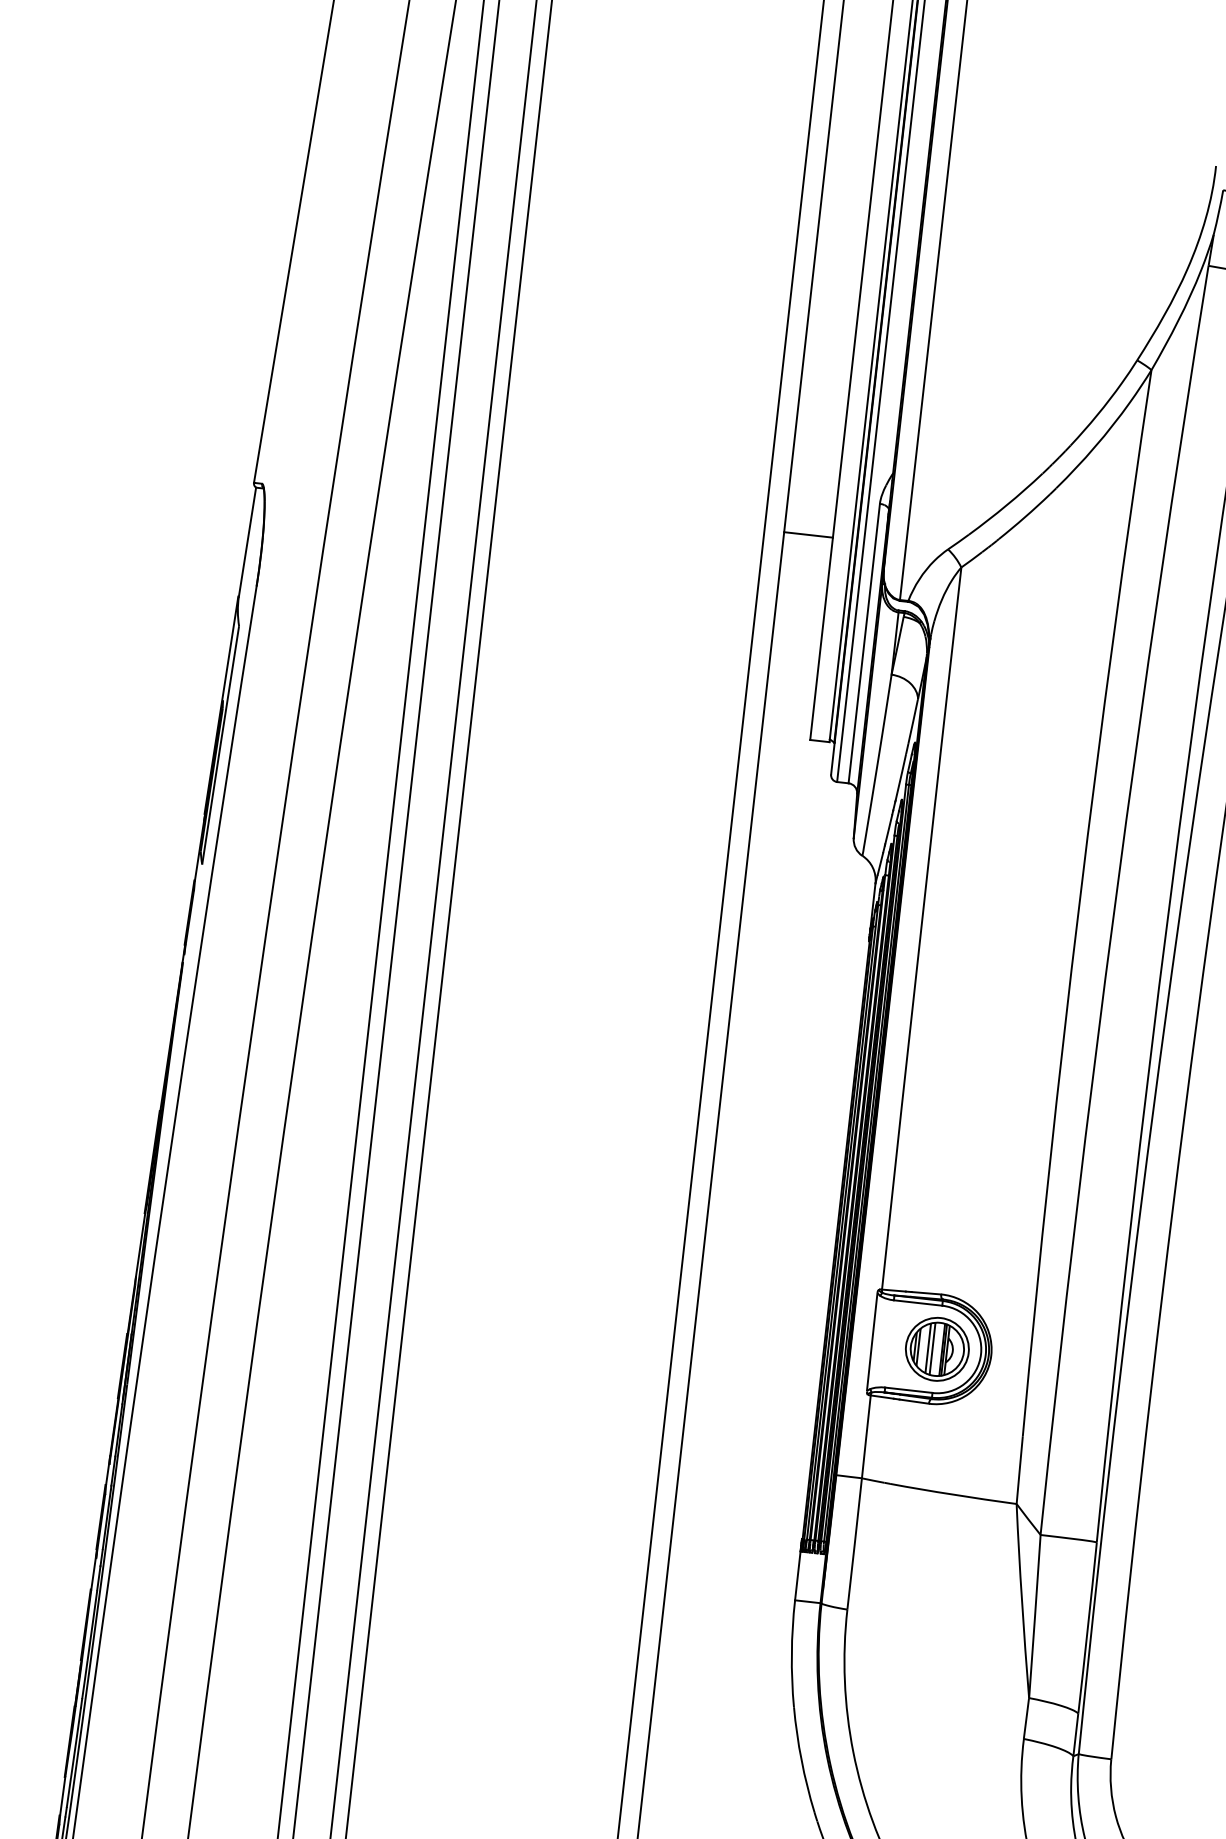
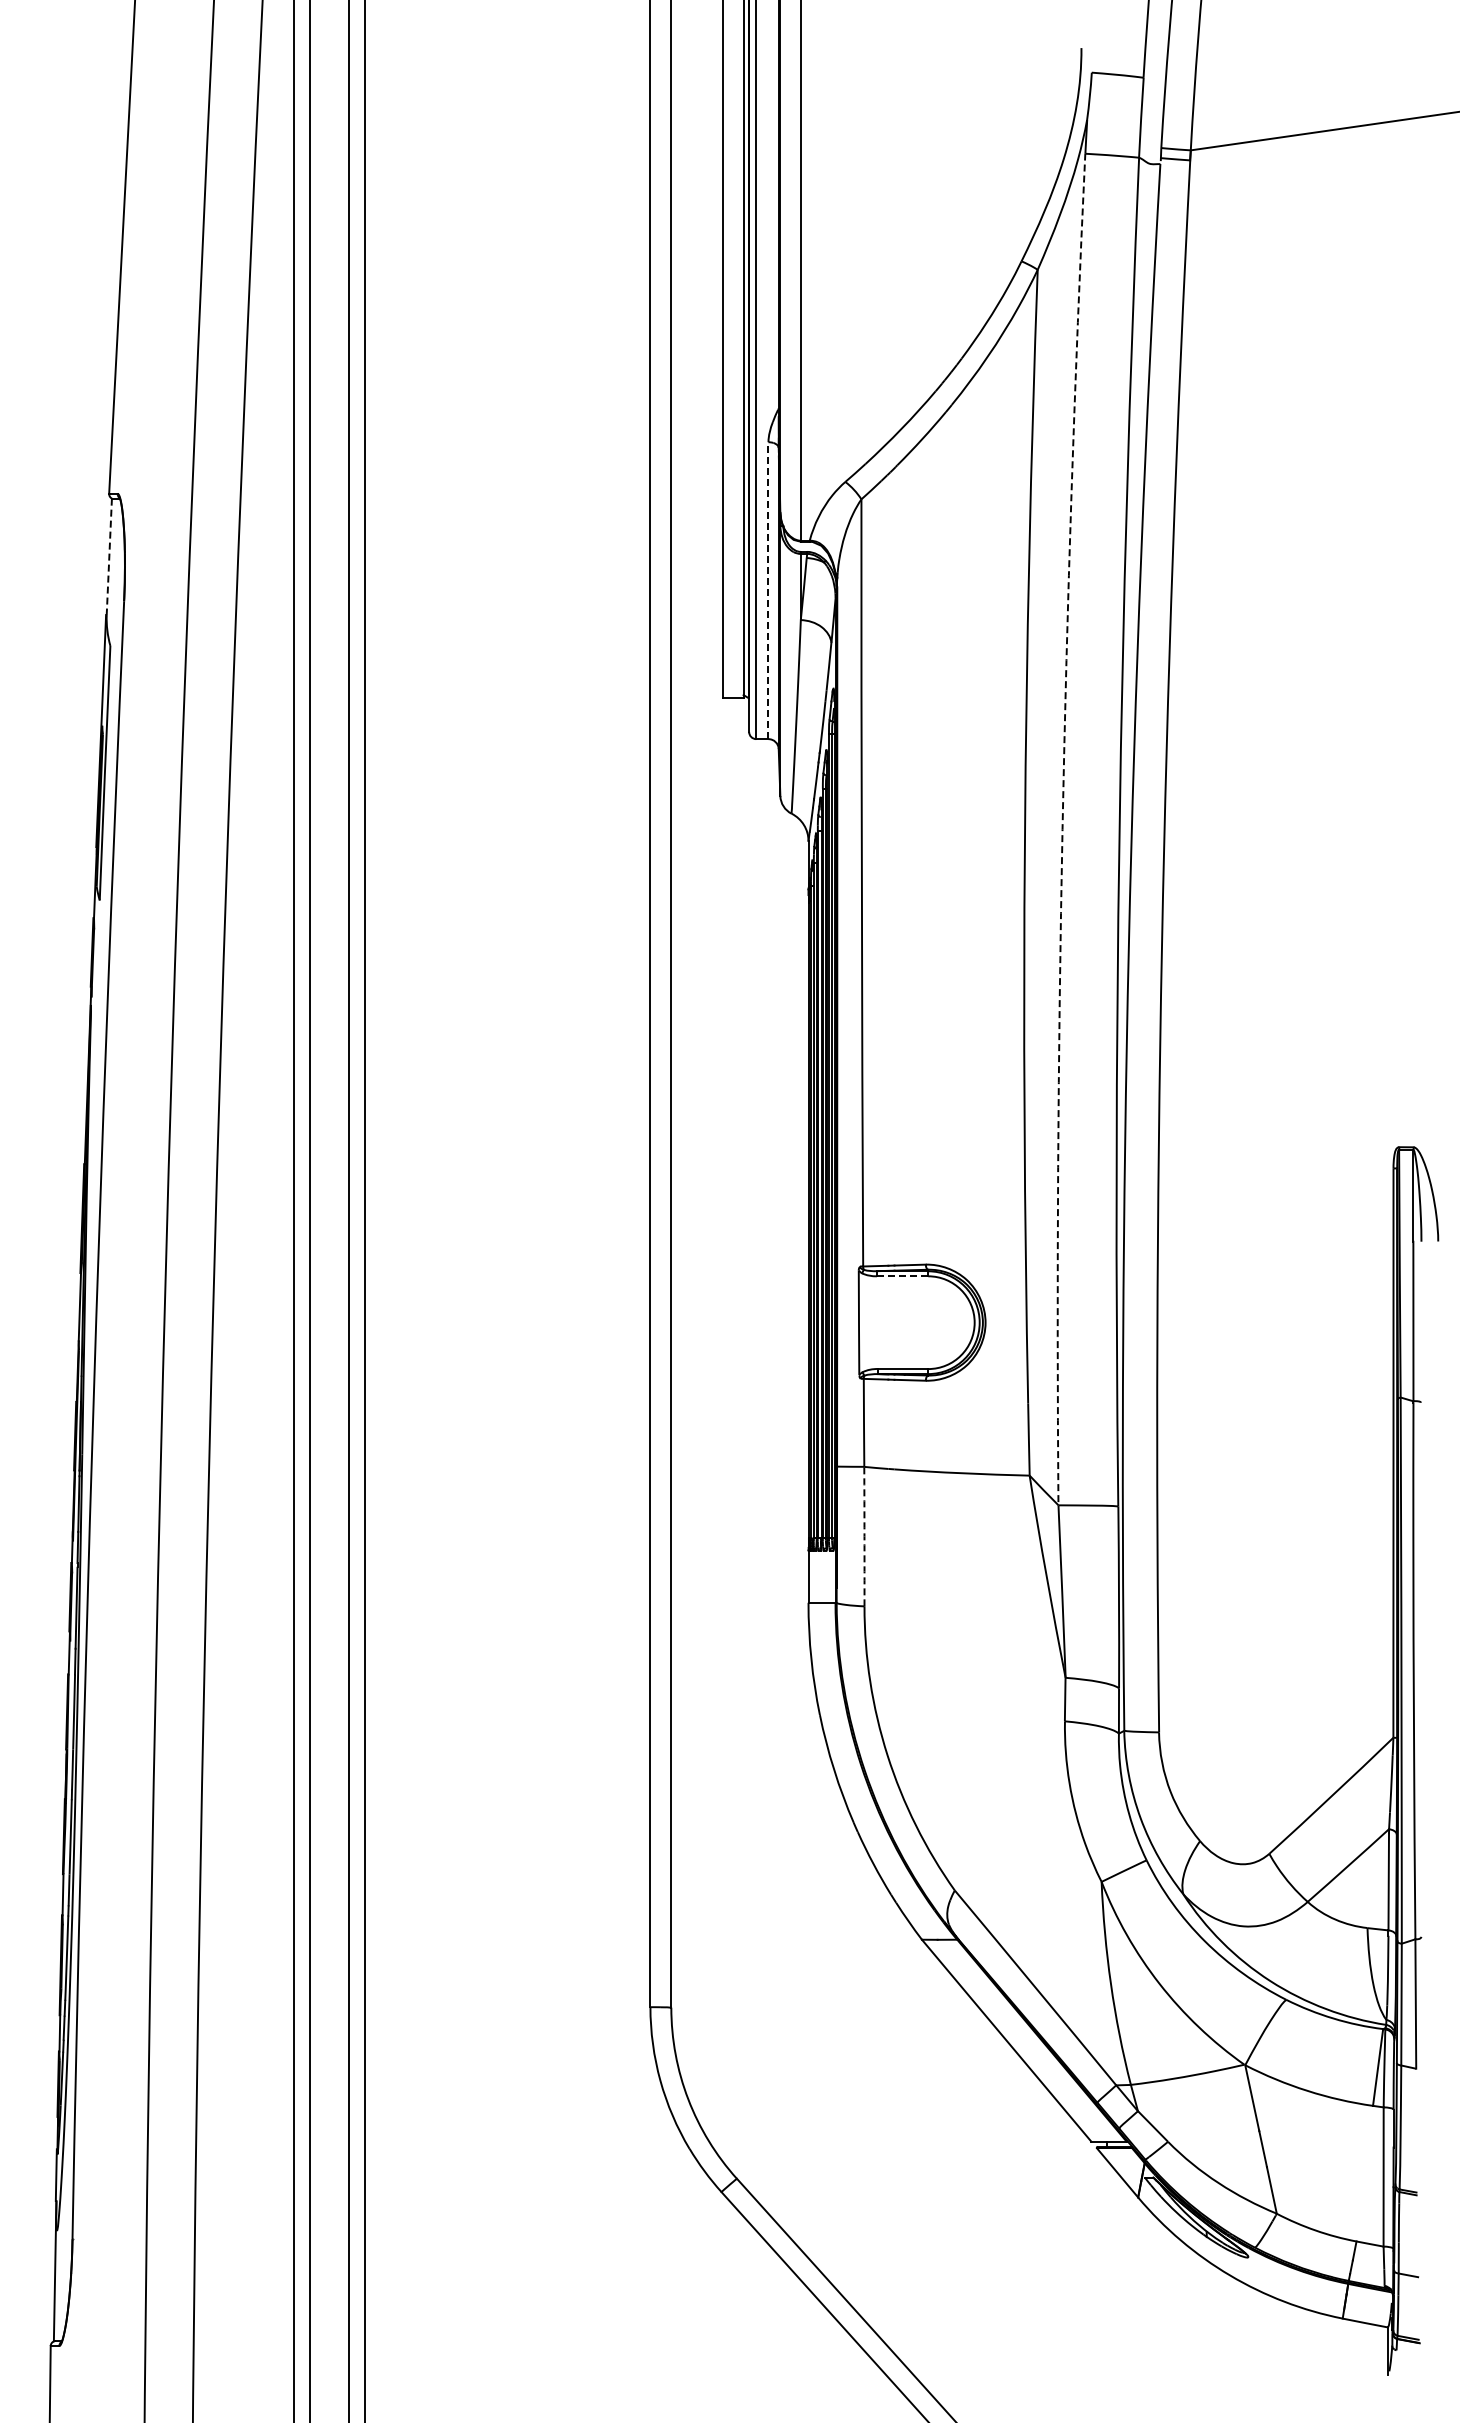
line: (808, 535) -> (697, 483), removed
line: (247, 542) -> (109, 557), solid -> dashed
line: (864, 643) -> (768, 590), solid -> dashed
arc: (1115, 899) -> (1062, 829), solid -> dashed
line: (917, 1303) -> (902, 1276), solid -> dashed
part: (937, 1349) -> (928, 1322), removed
arc: (854, 1543) -> (864, 1536), solid -> dashed

